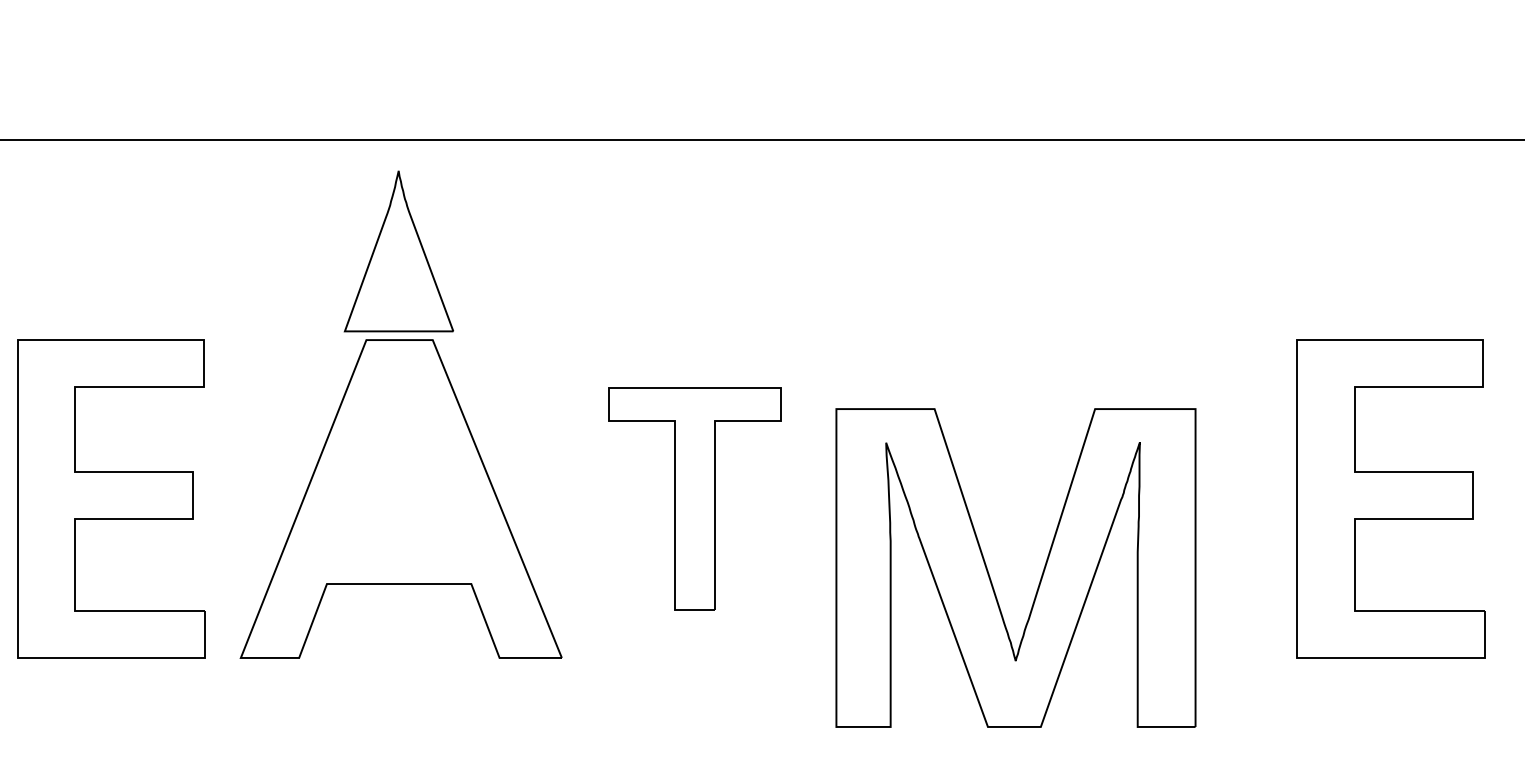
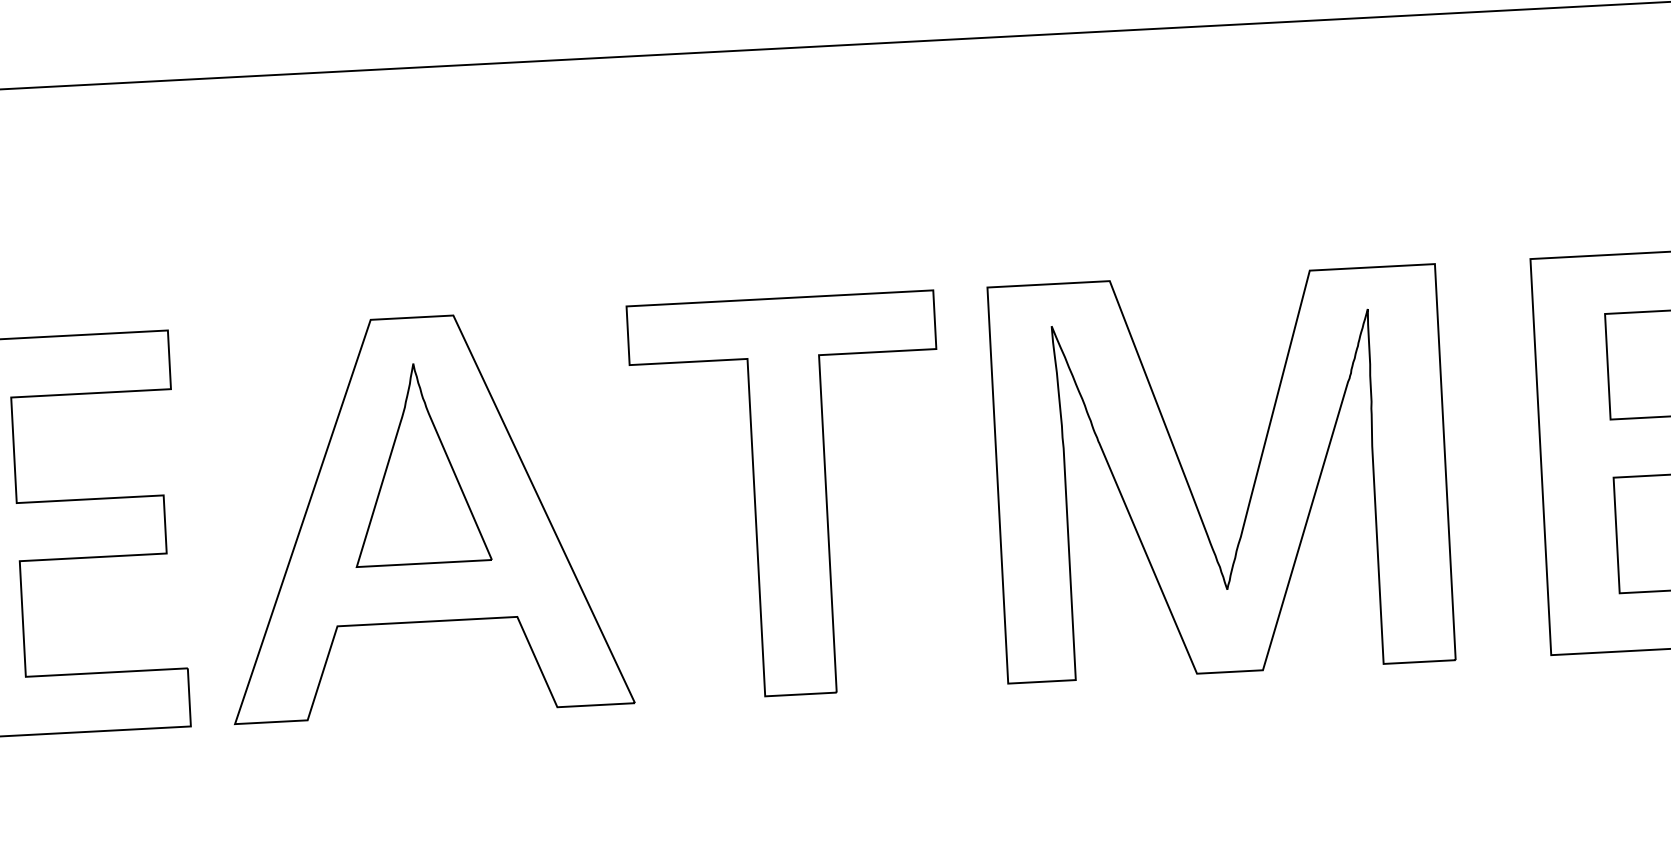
part: (398, 251) -> (418, 464), moved
part: (694, 498) -> (789, 495), size x1.43
part: (990, 576) -> (1190, 486), moved

